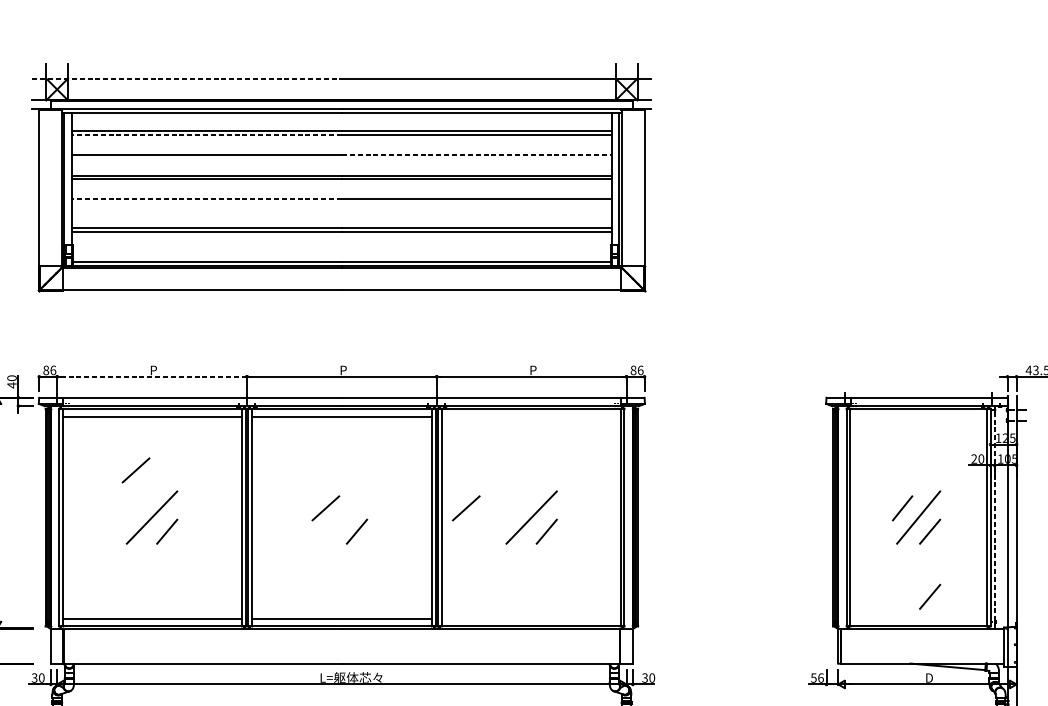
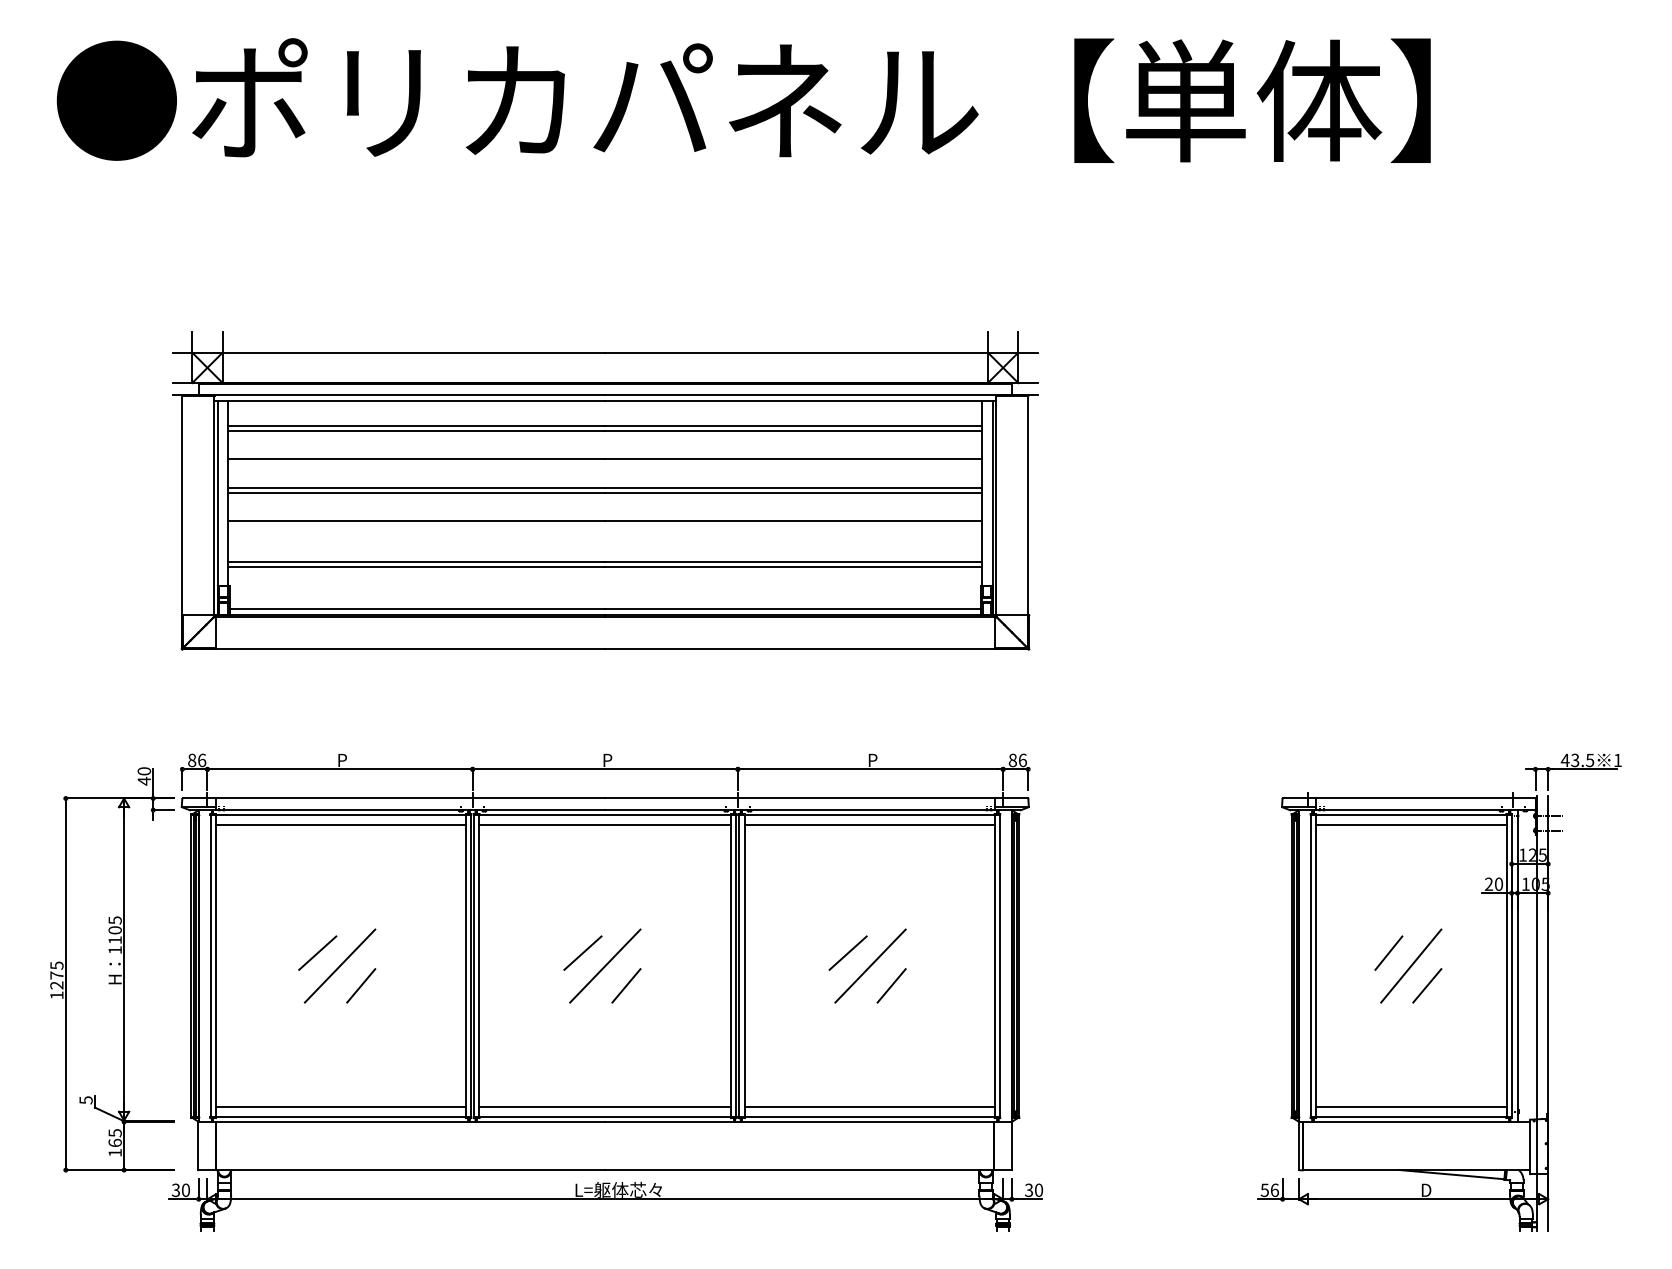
line: (187, 78) -> (389, 352), dashed -> solid
line: (206, 134) -> (416, 430), dashed -> solid
line: (477, 154) -> (794, 458), dashed -> solid
line: (206, 199) -> (416, 521), dashed -> solid
line: (152, 376) -> (340, 769), dashed -> solid
line: (530, 416) -> (869, 824), added
line: (918, 416) -> (1411, 824), added
line: (135, 469) -> (317, 952), moved
line: (465, 507) -> (847, 952), moved
line: (342, 517) -> (605, 965), added
line: (994, 517) -> (1517, 966), dashed -> solid
line: (930, 596) -> (1427, 1076), removed
line: (530, 618) -> (869, 1107), added
line: (918, 618) -> (1411, 1107), added

